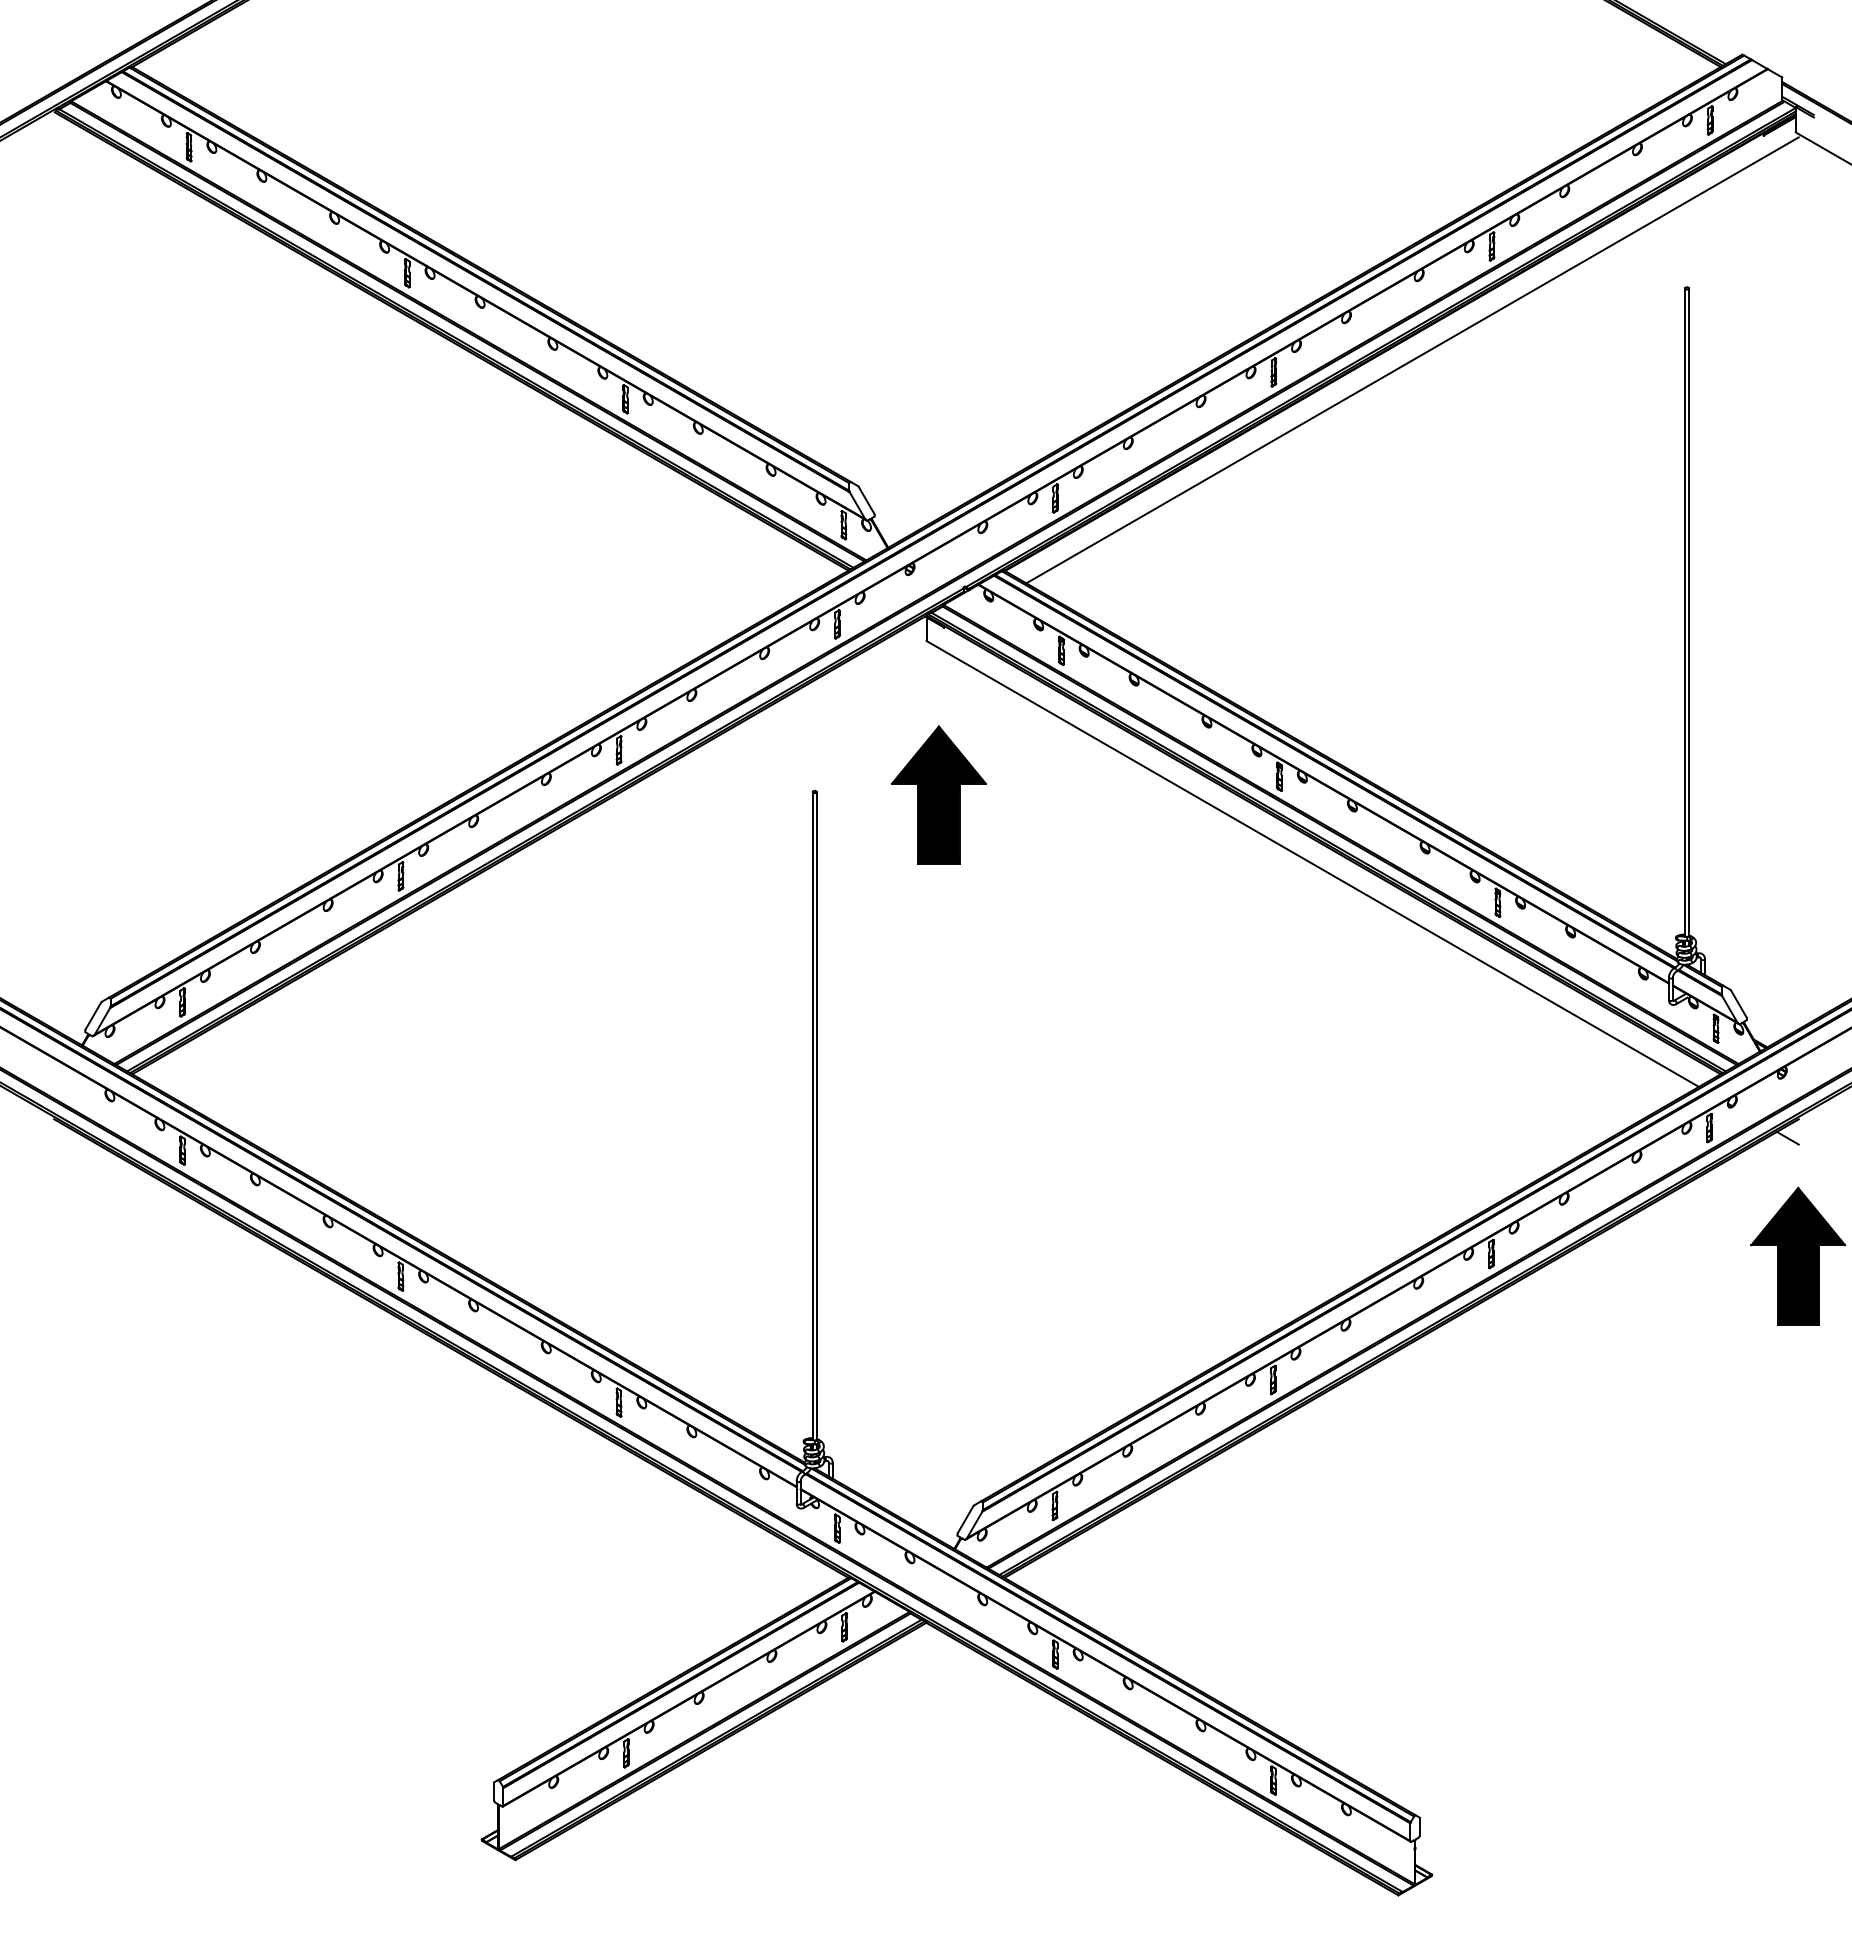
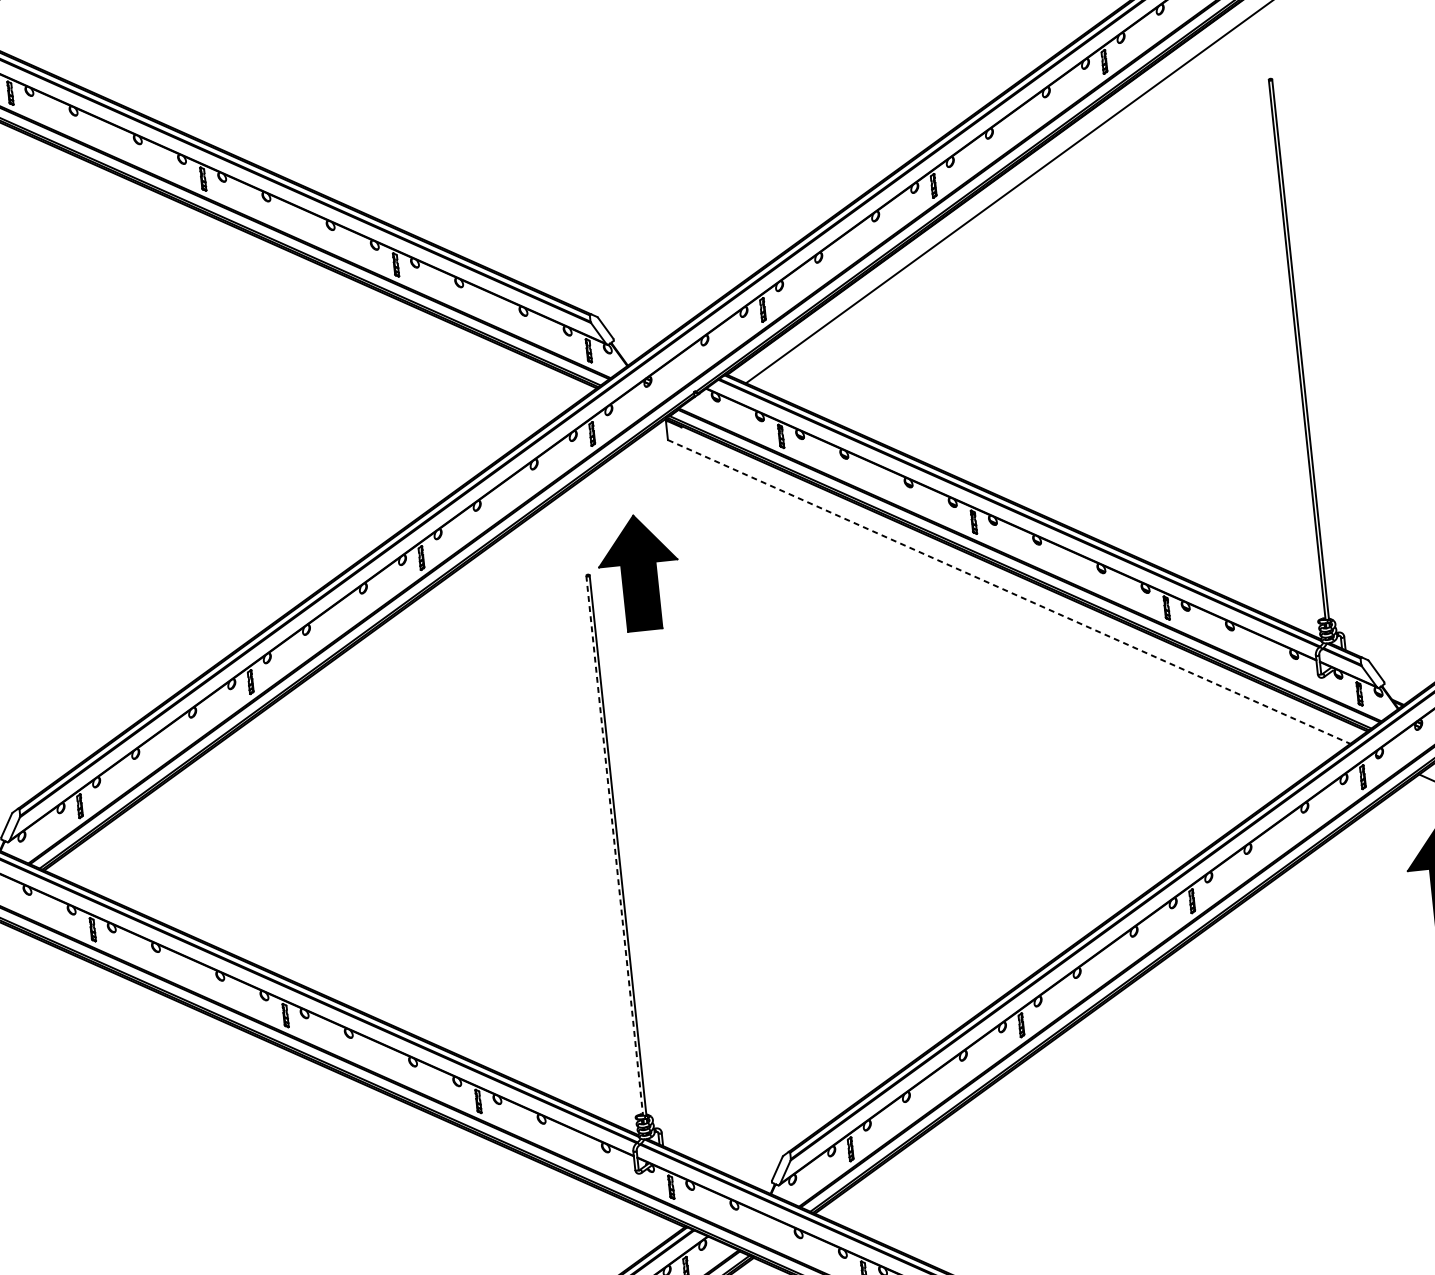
part: (938, 794) -> (638, 572), moved
line: (1312, 863) -> (1008, 591), solid -> dashed
line: (812, 1116) -> (614, 846), solid -> dashed

